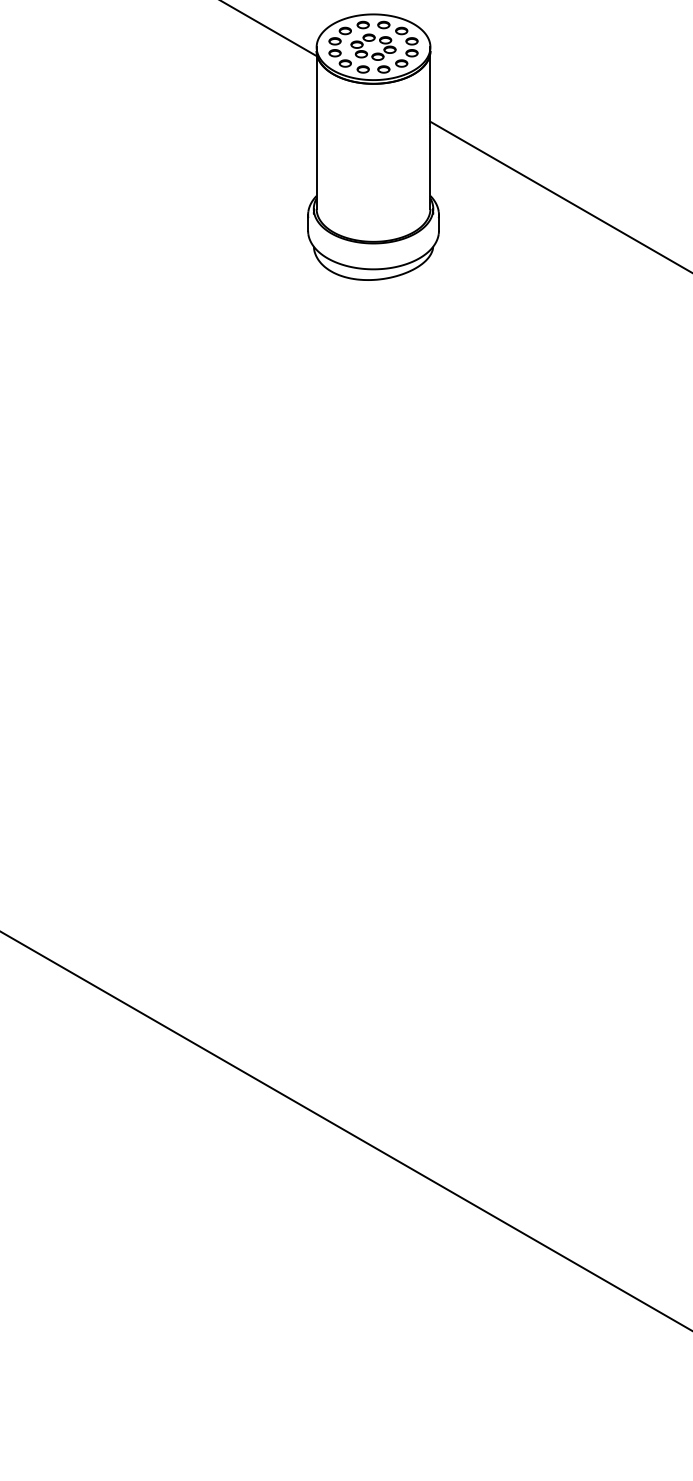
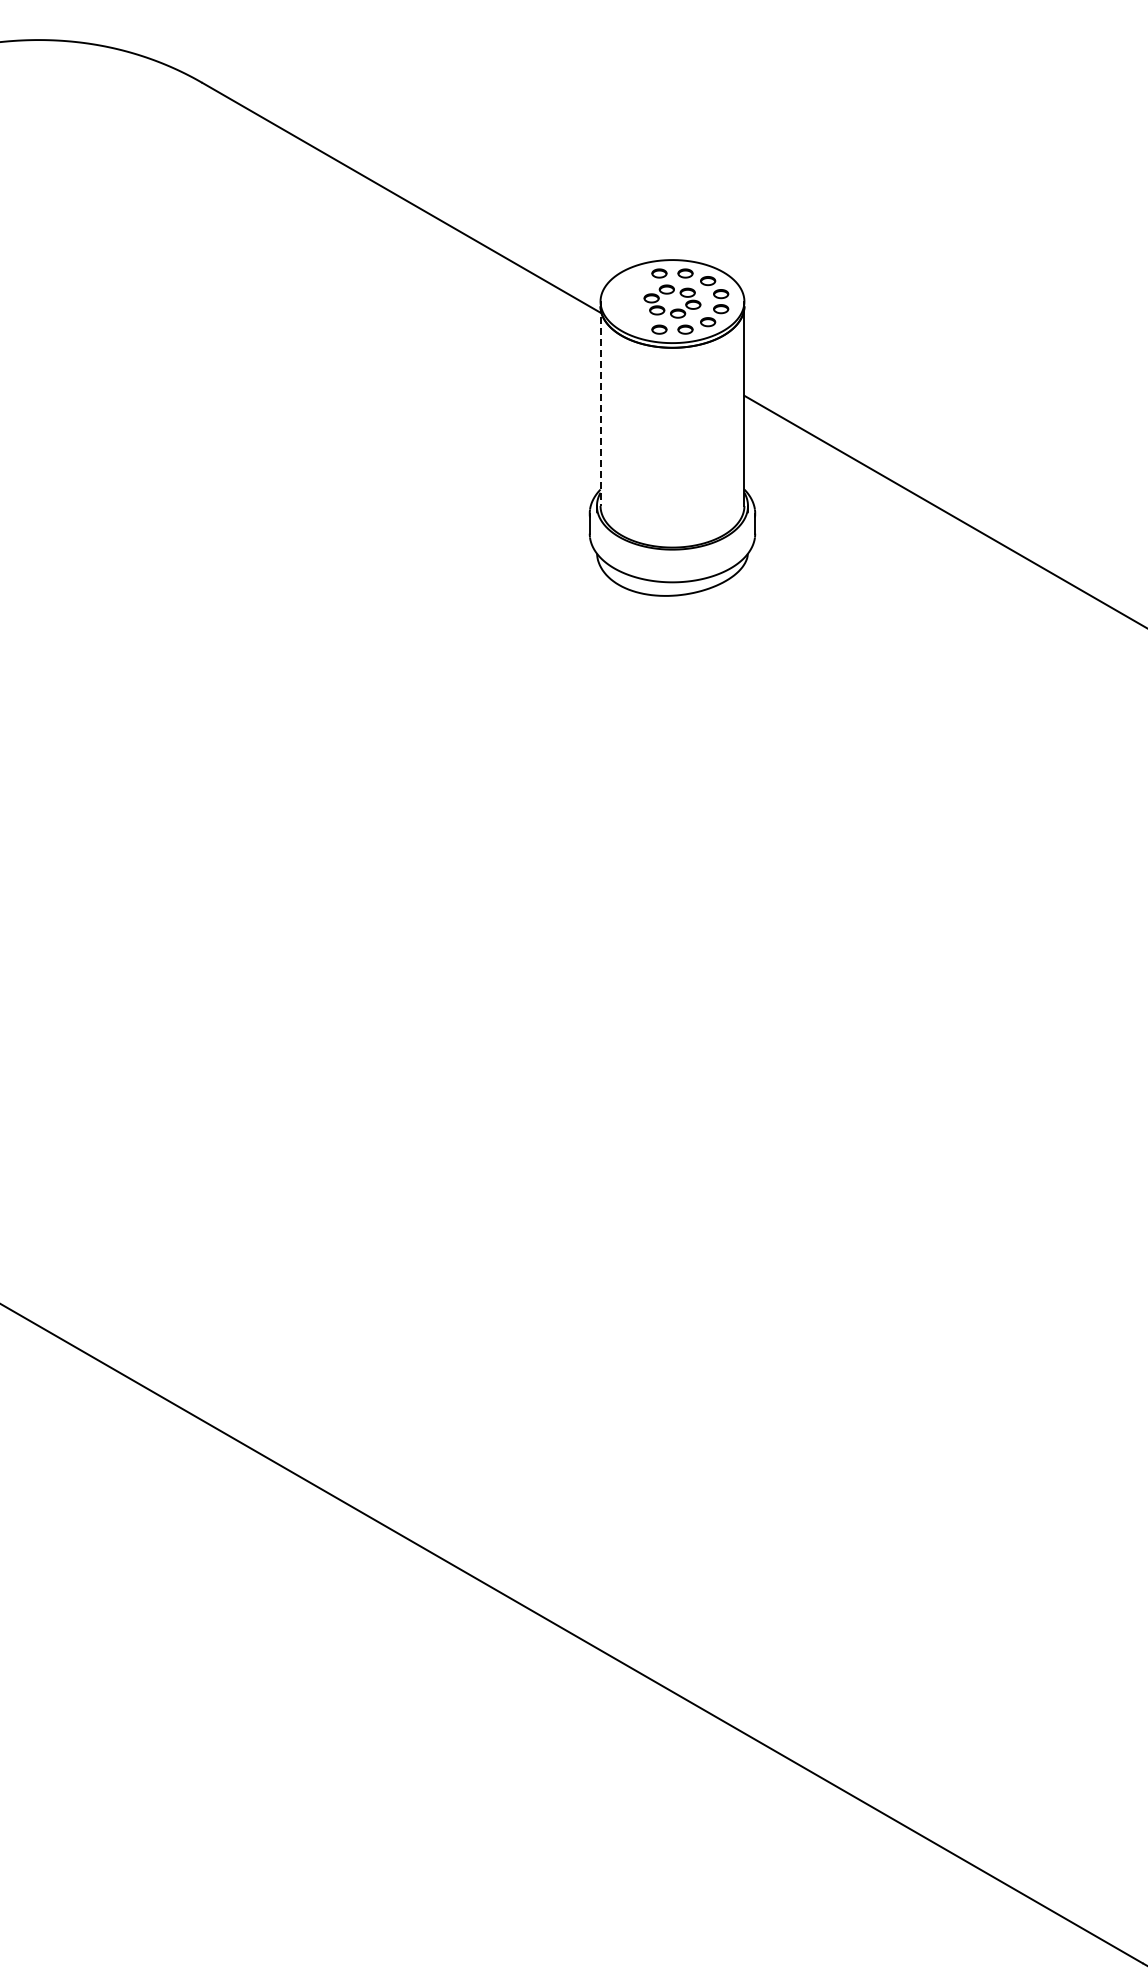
part: (339, 47) -> (629, 301), removed
line: (316, 130) -> (600, 406), solid -> dashed

